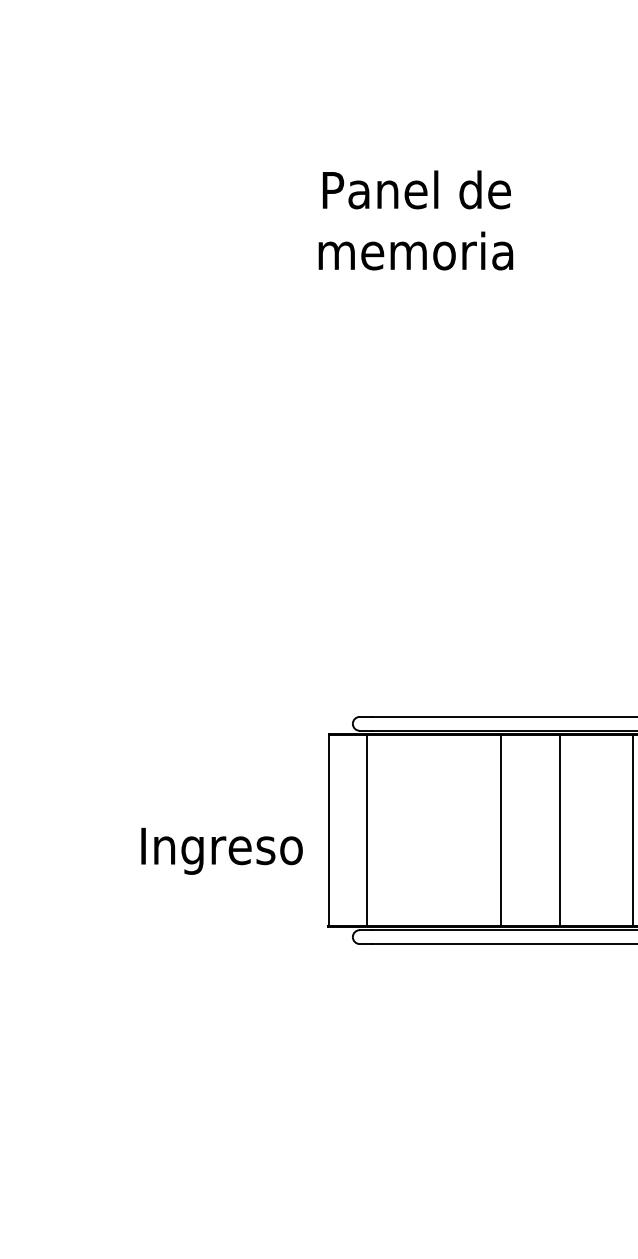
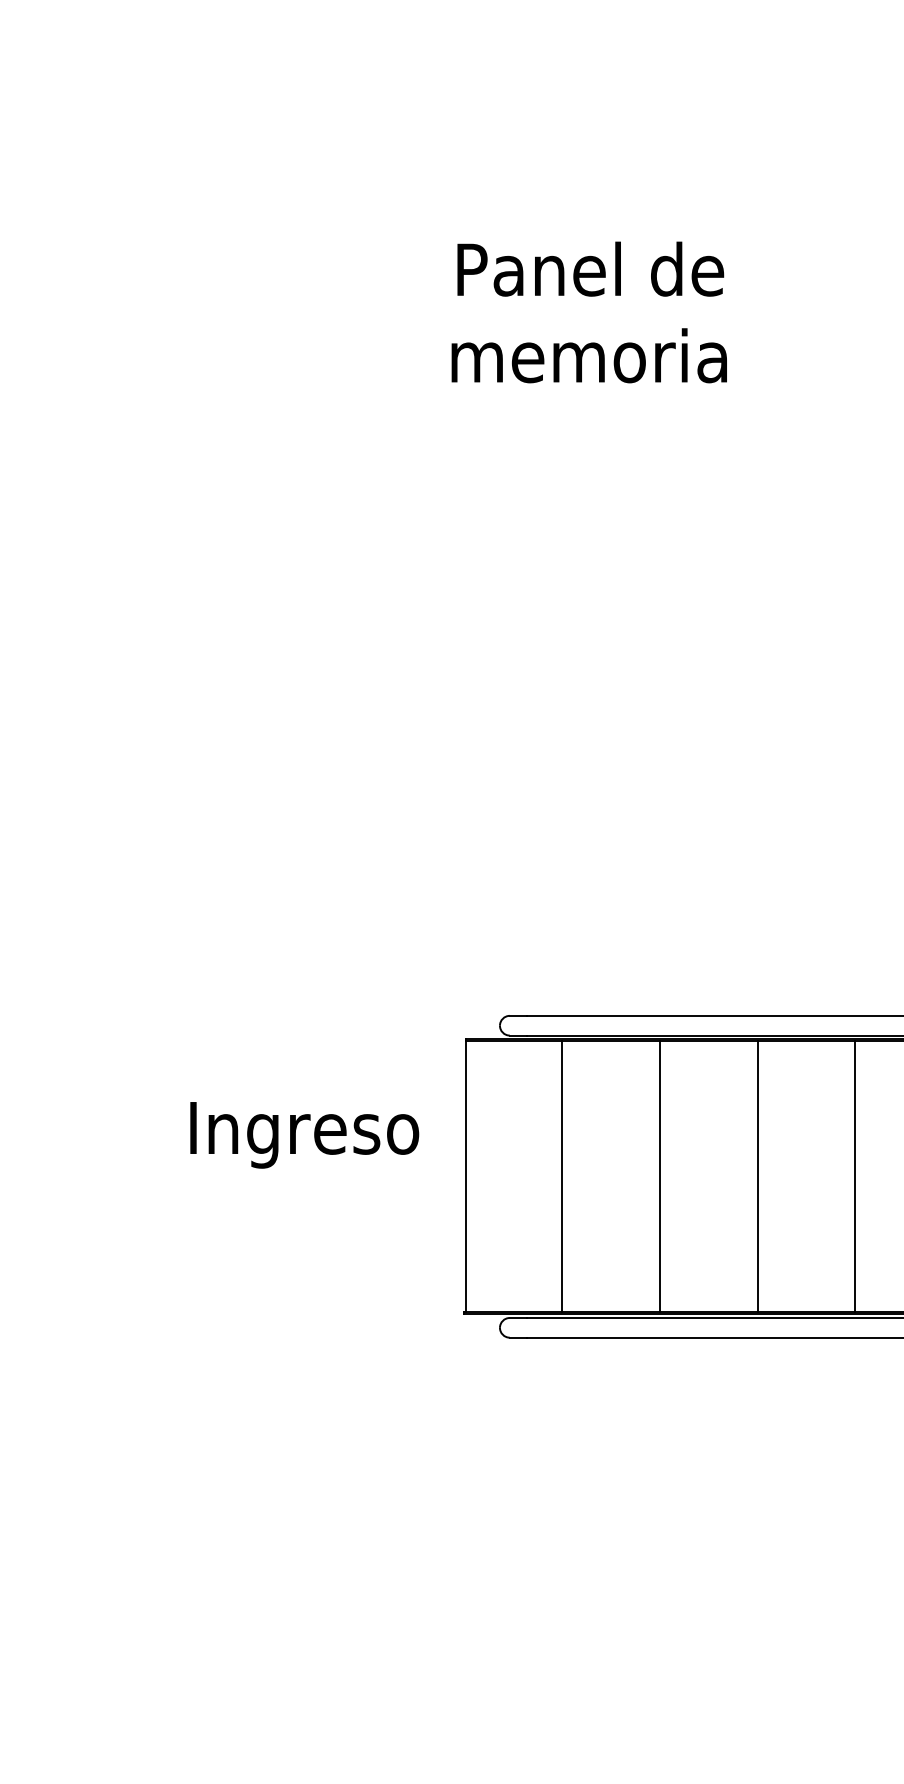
line: (367, 830) -> (562, 1176), moved
line: (500, 830) -> (659, 1176), moved
line: (560, 830) -> (757, 1176), moved
line: (633, 830) -> (855, 1176), moved
text: (221, 851) -> (304, 1135), moved

